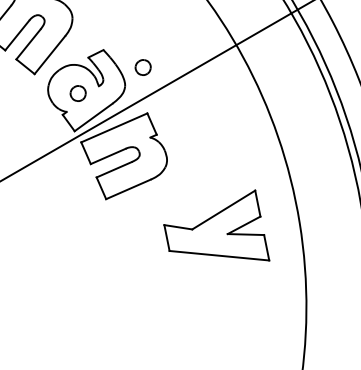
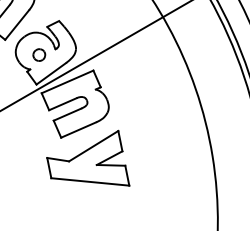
part: (142, 67) -> (89, 34), removed
part: (216, 225) -> (88, 158), moved

